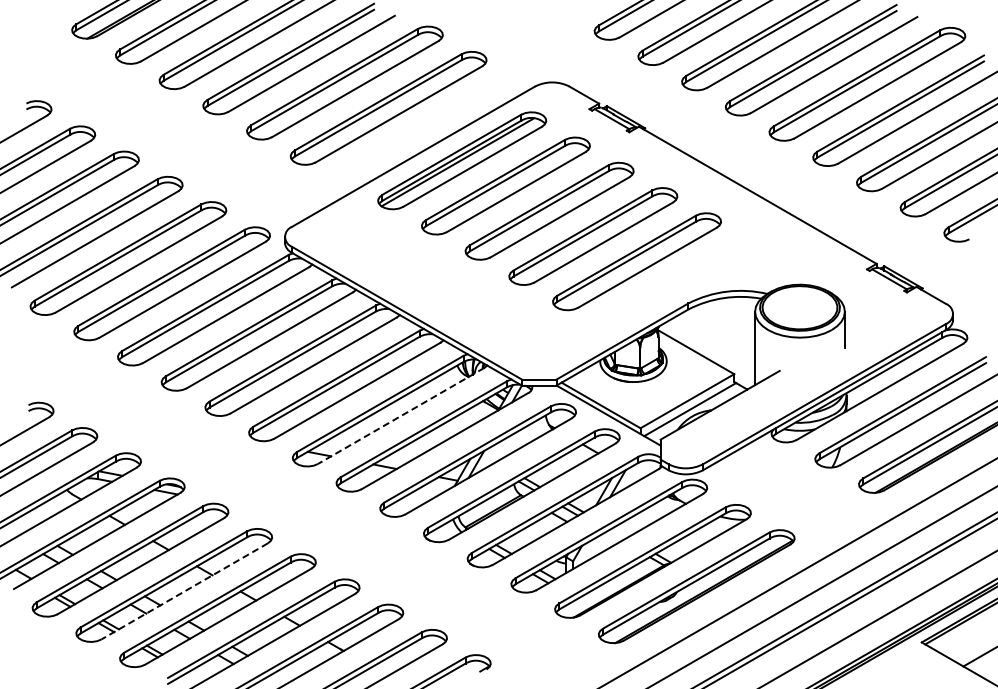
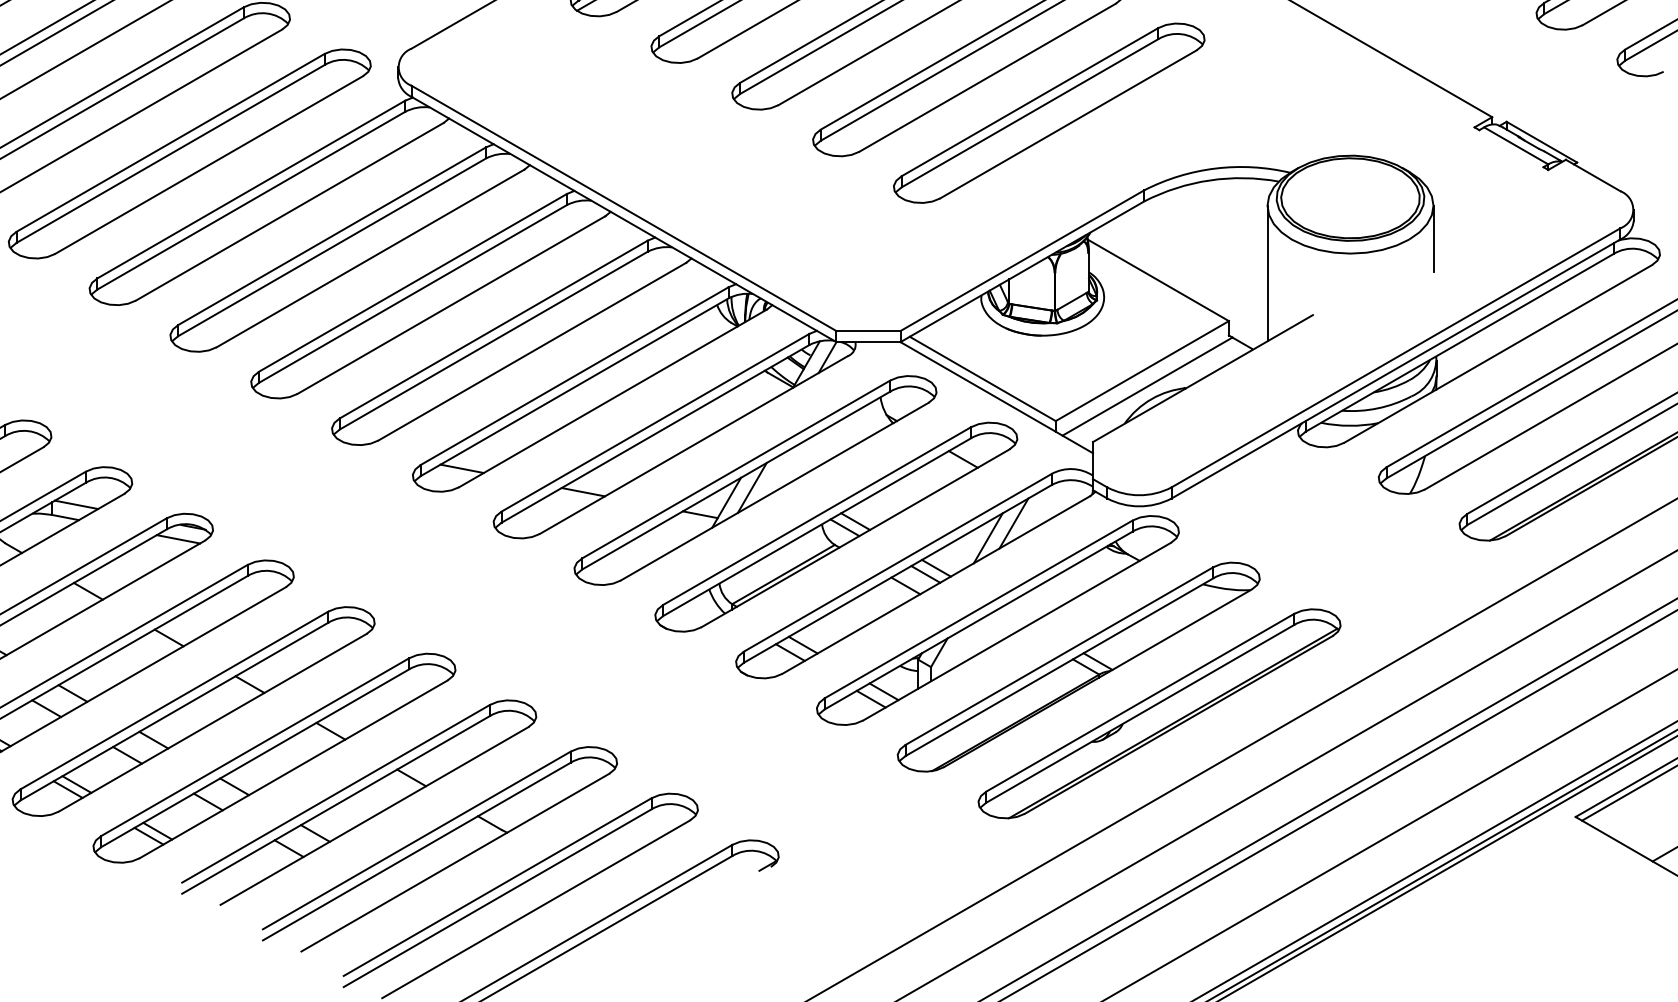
line: (400, 416) -> (611, 399), dashed -> solid
line: (184, 591) -> (212, 722), dashed -> solid

